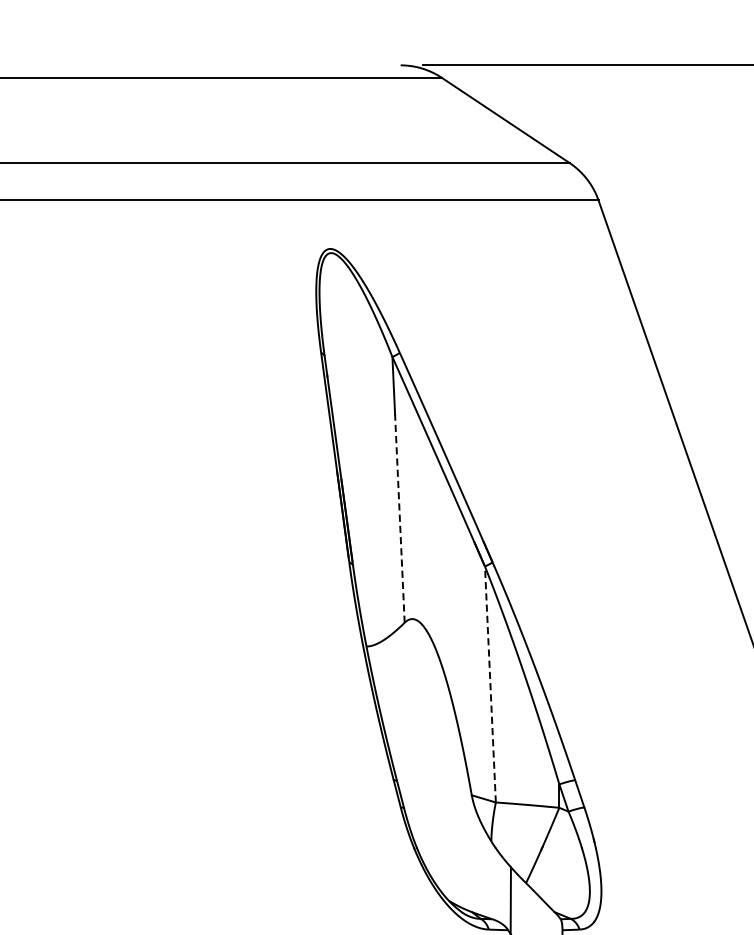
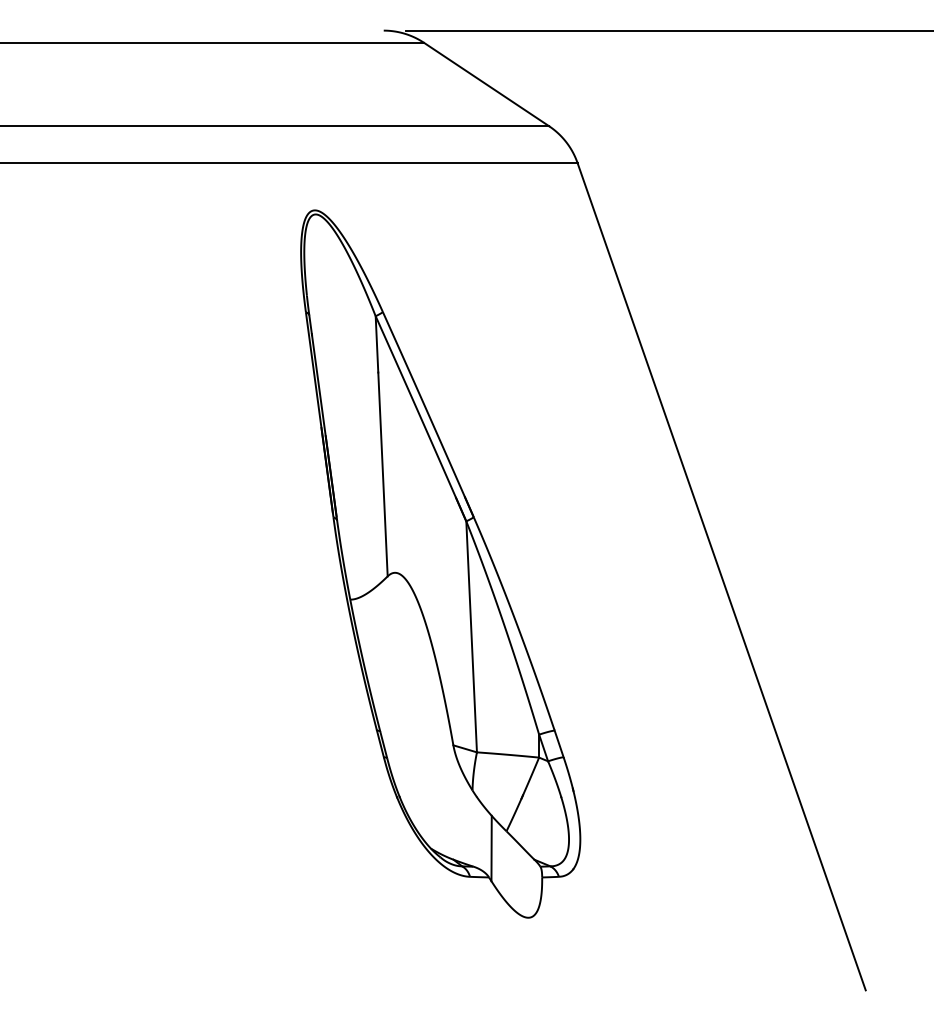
line: (399, 517) -> (382, 473), dashed -> solid
line: (490, 684) -> (471, 636), dashed -> solid

